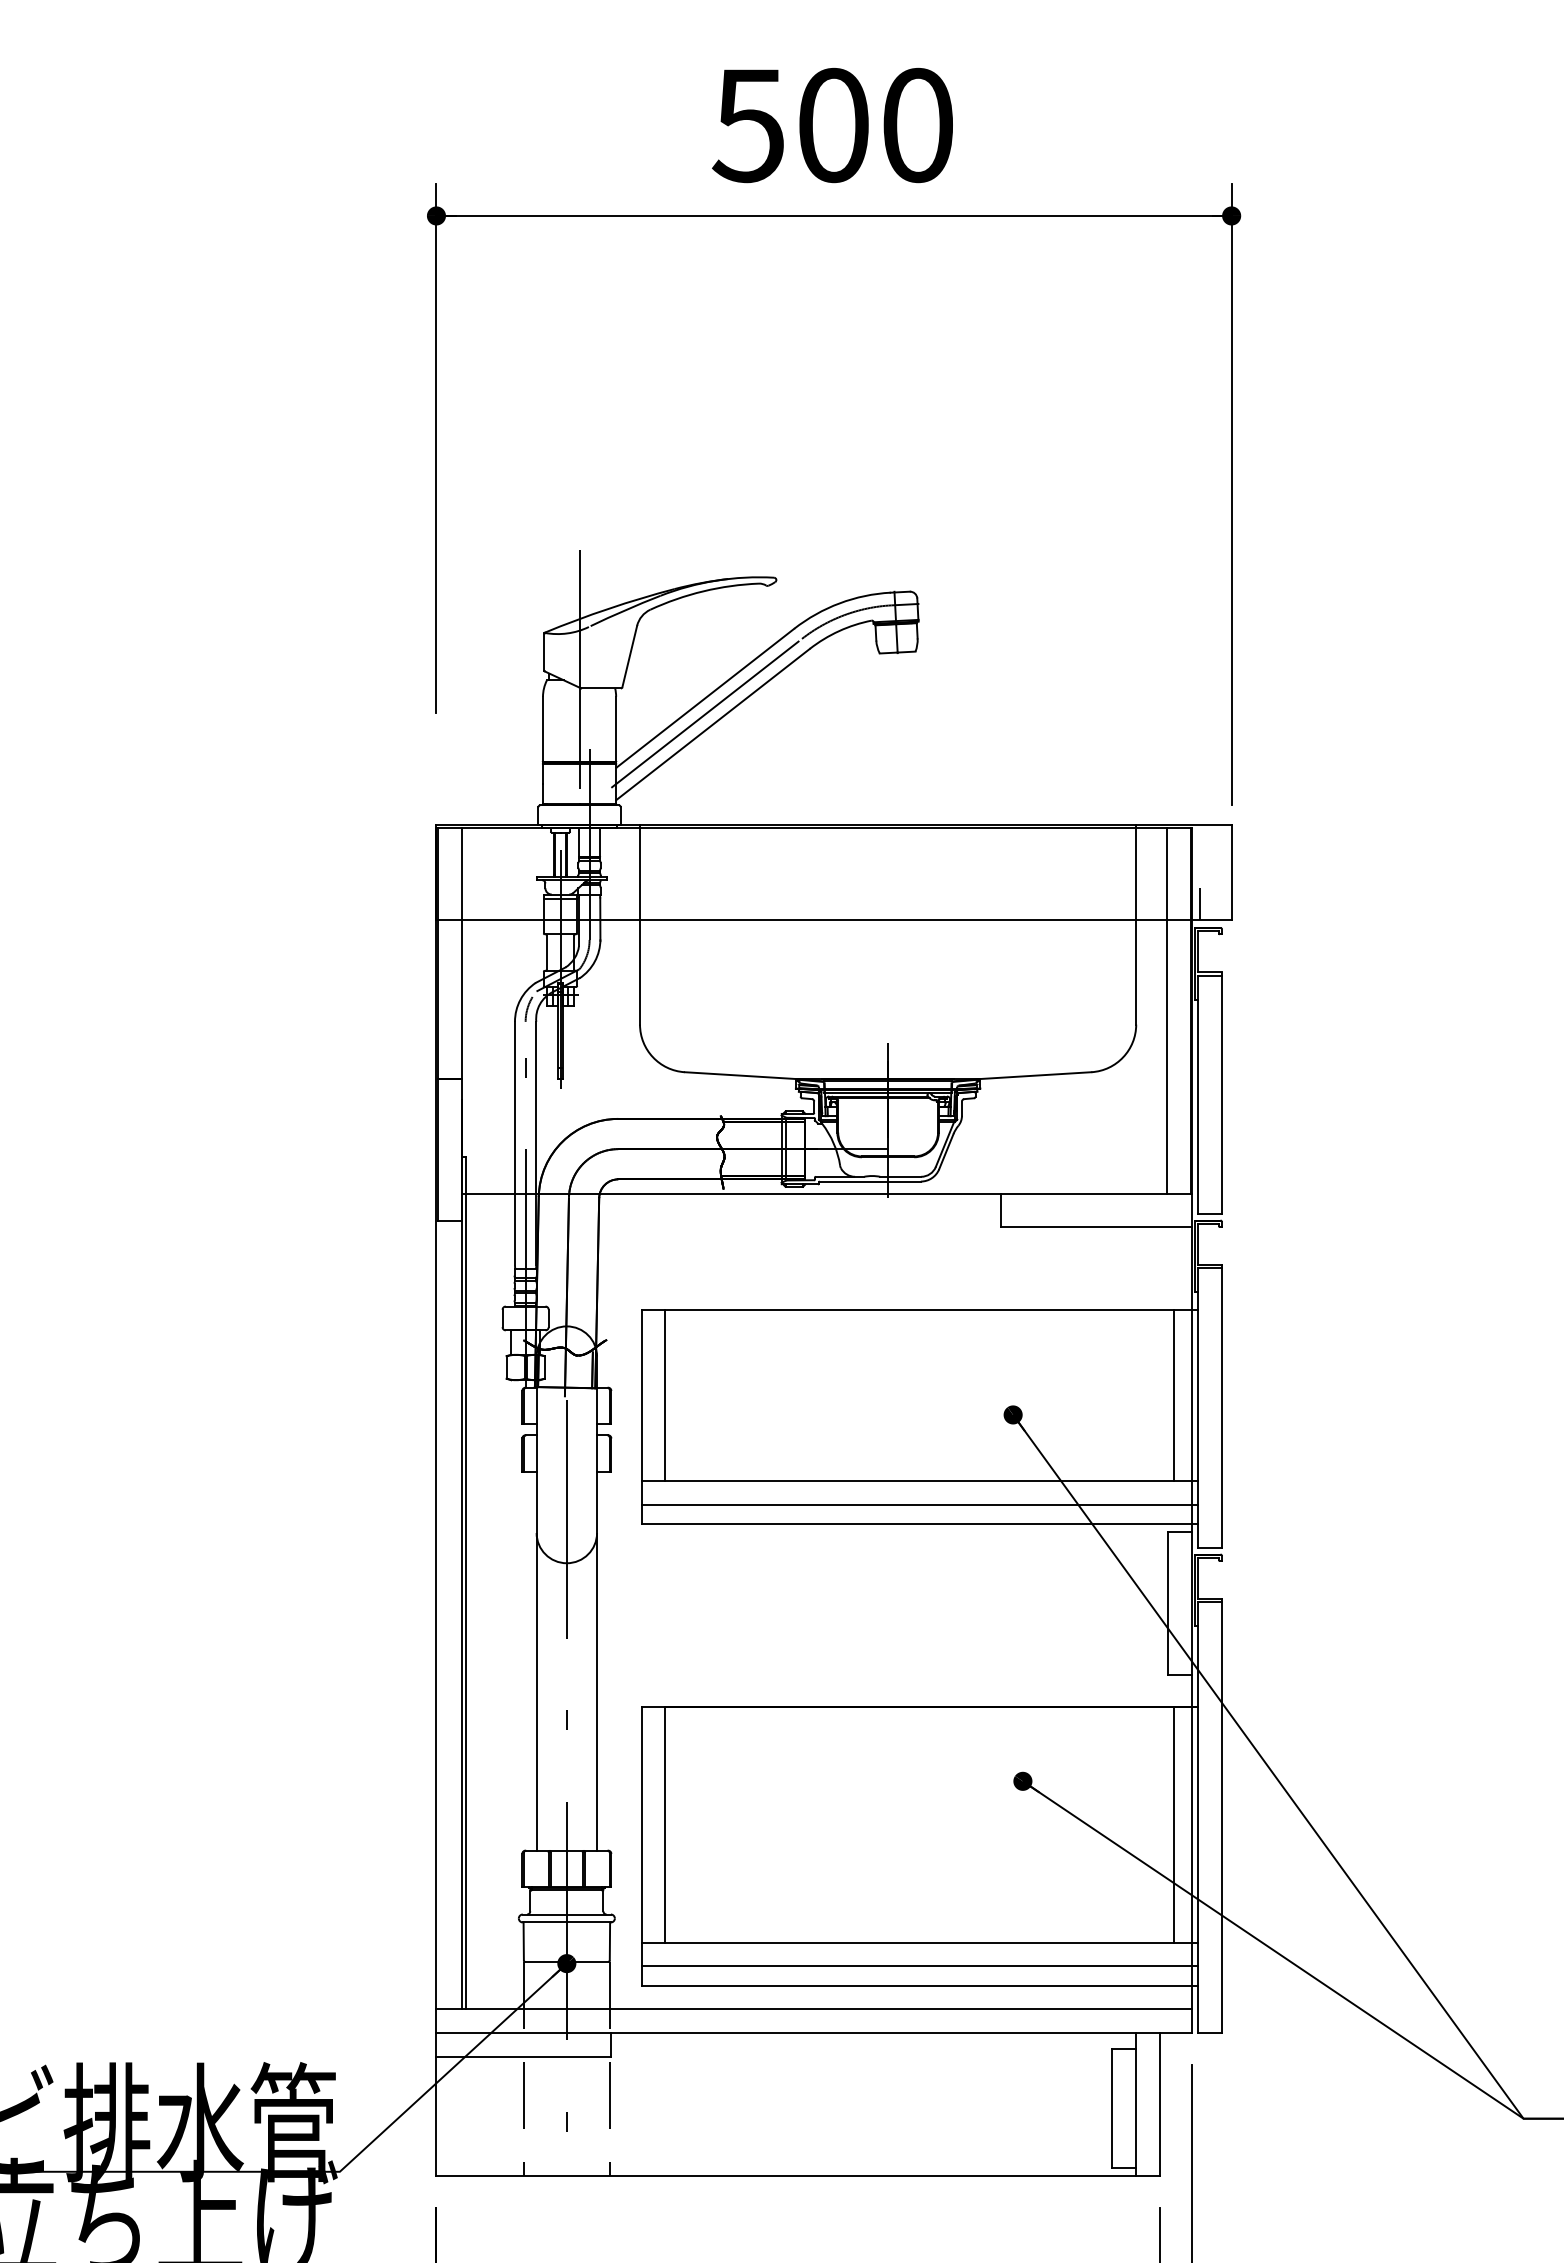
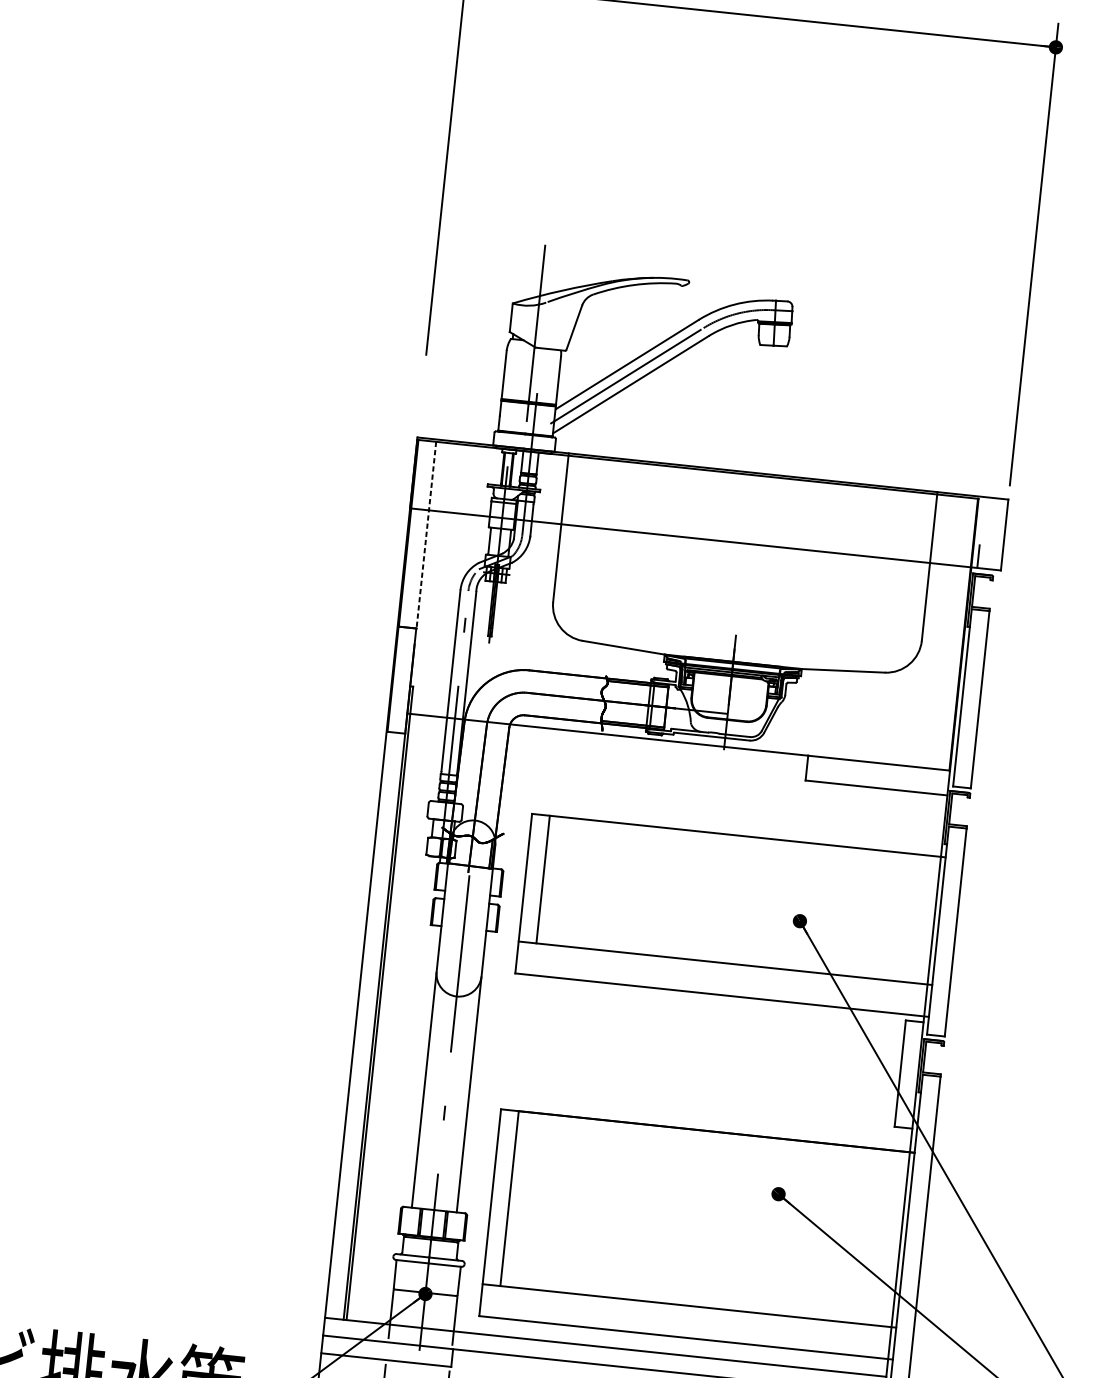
line: (461, 953) -> (426, 535), solid -> dashed
line: (1167, 1010) -> (946, 632), removed
line: (1174, 1395) -> (921, 919), removed
line: (919, 1505) -> (723, 981), removed
line: (1174, 1824) -> (887, 1238), removed
line: (919, 1966) -> (687, 1323), removed

